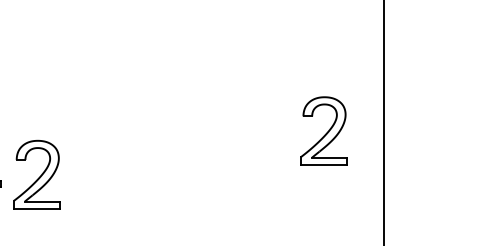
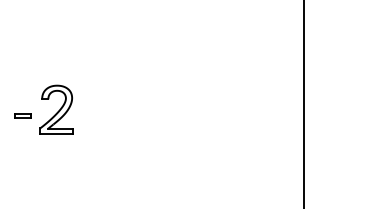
part: (323, 130) -> (260, 78), removed

